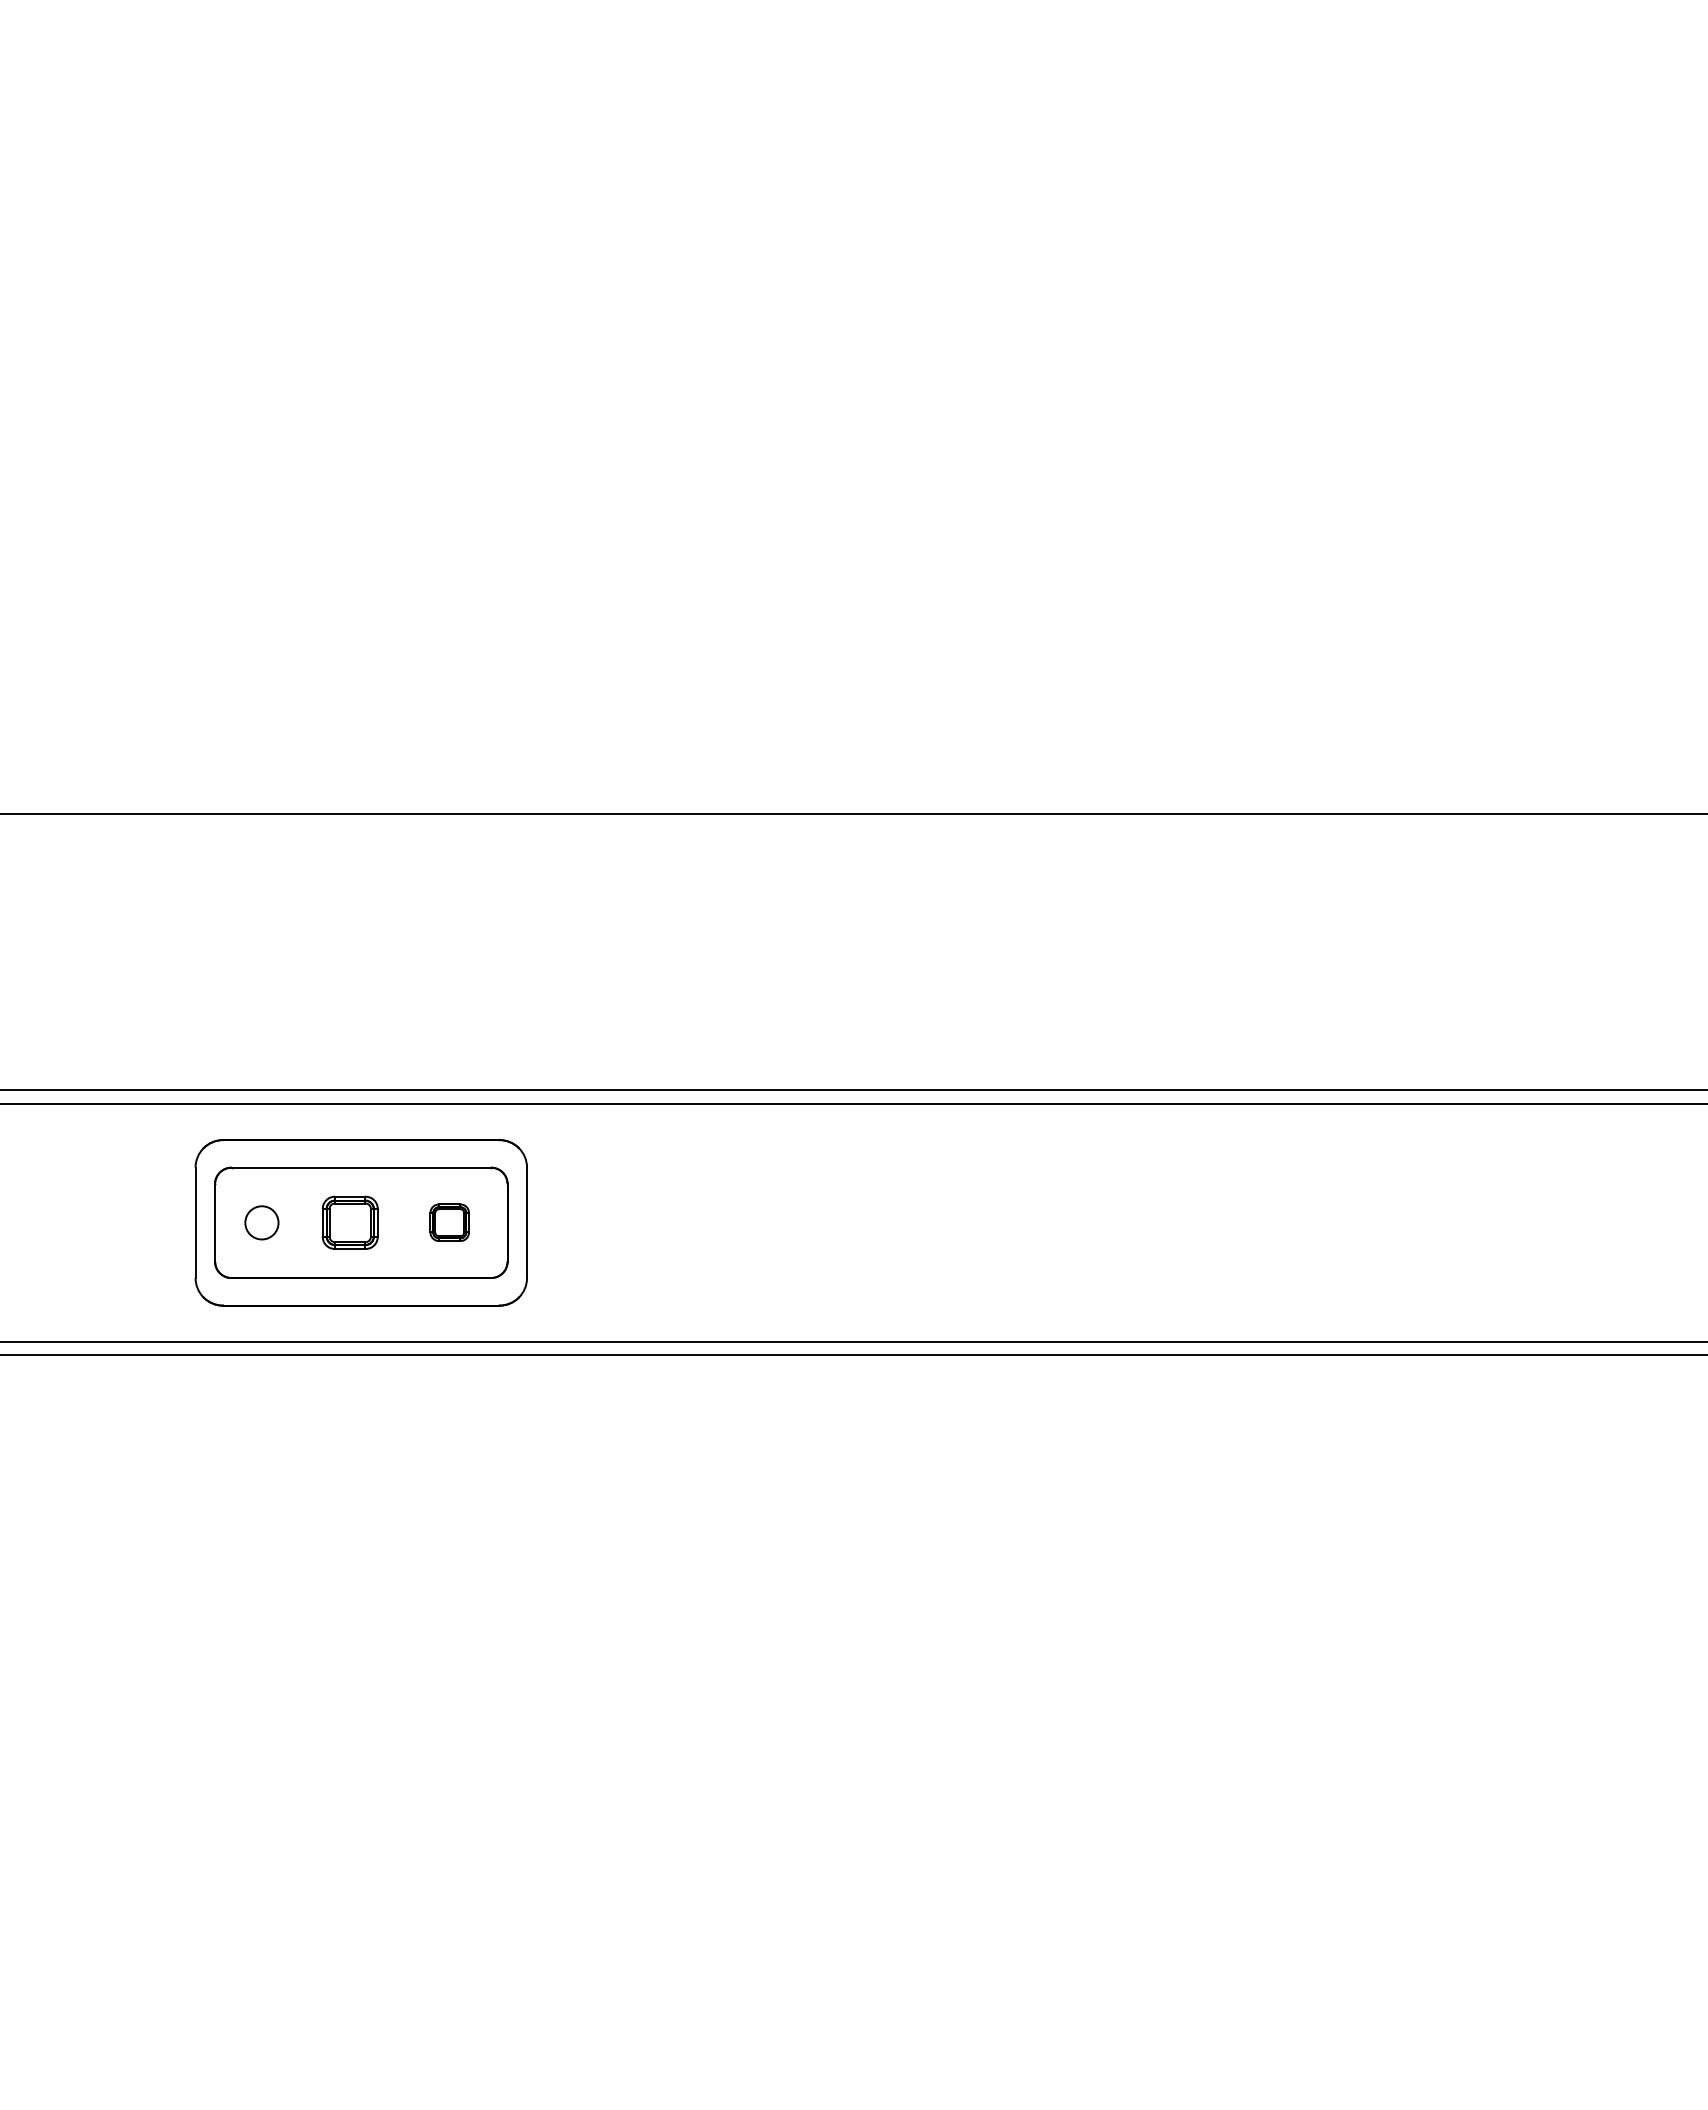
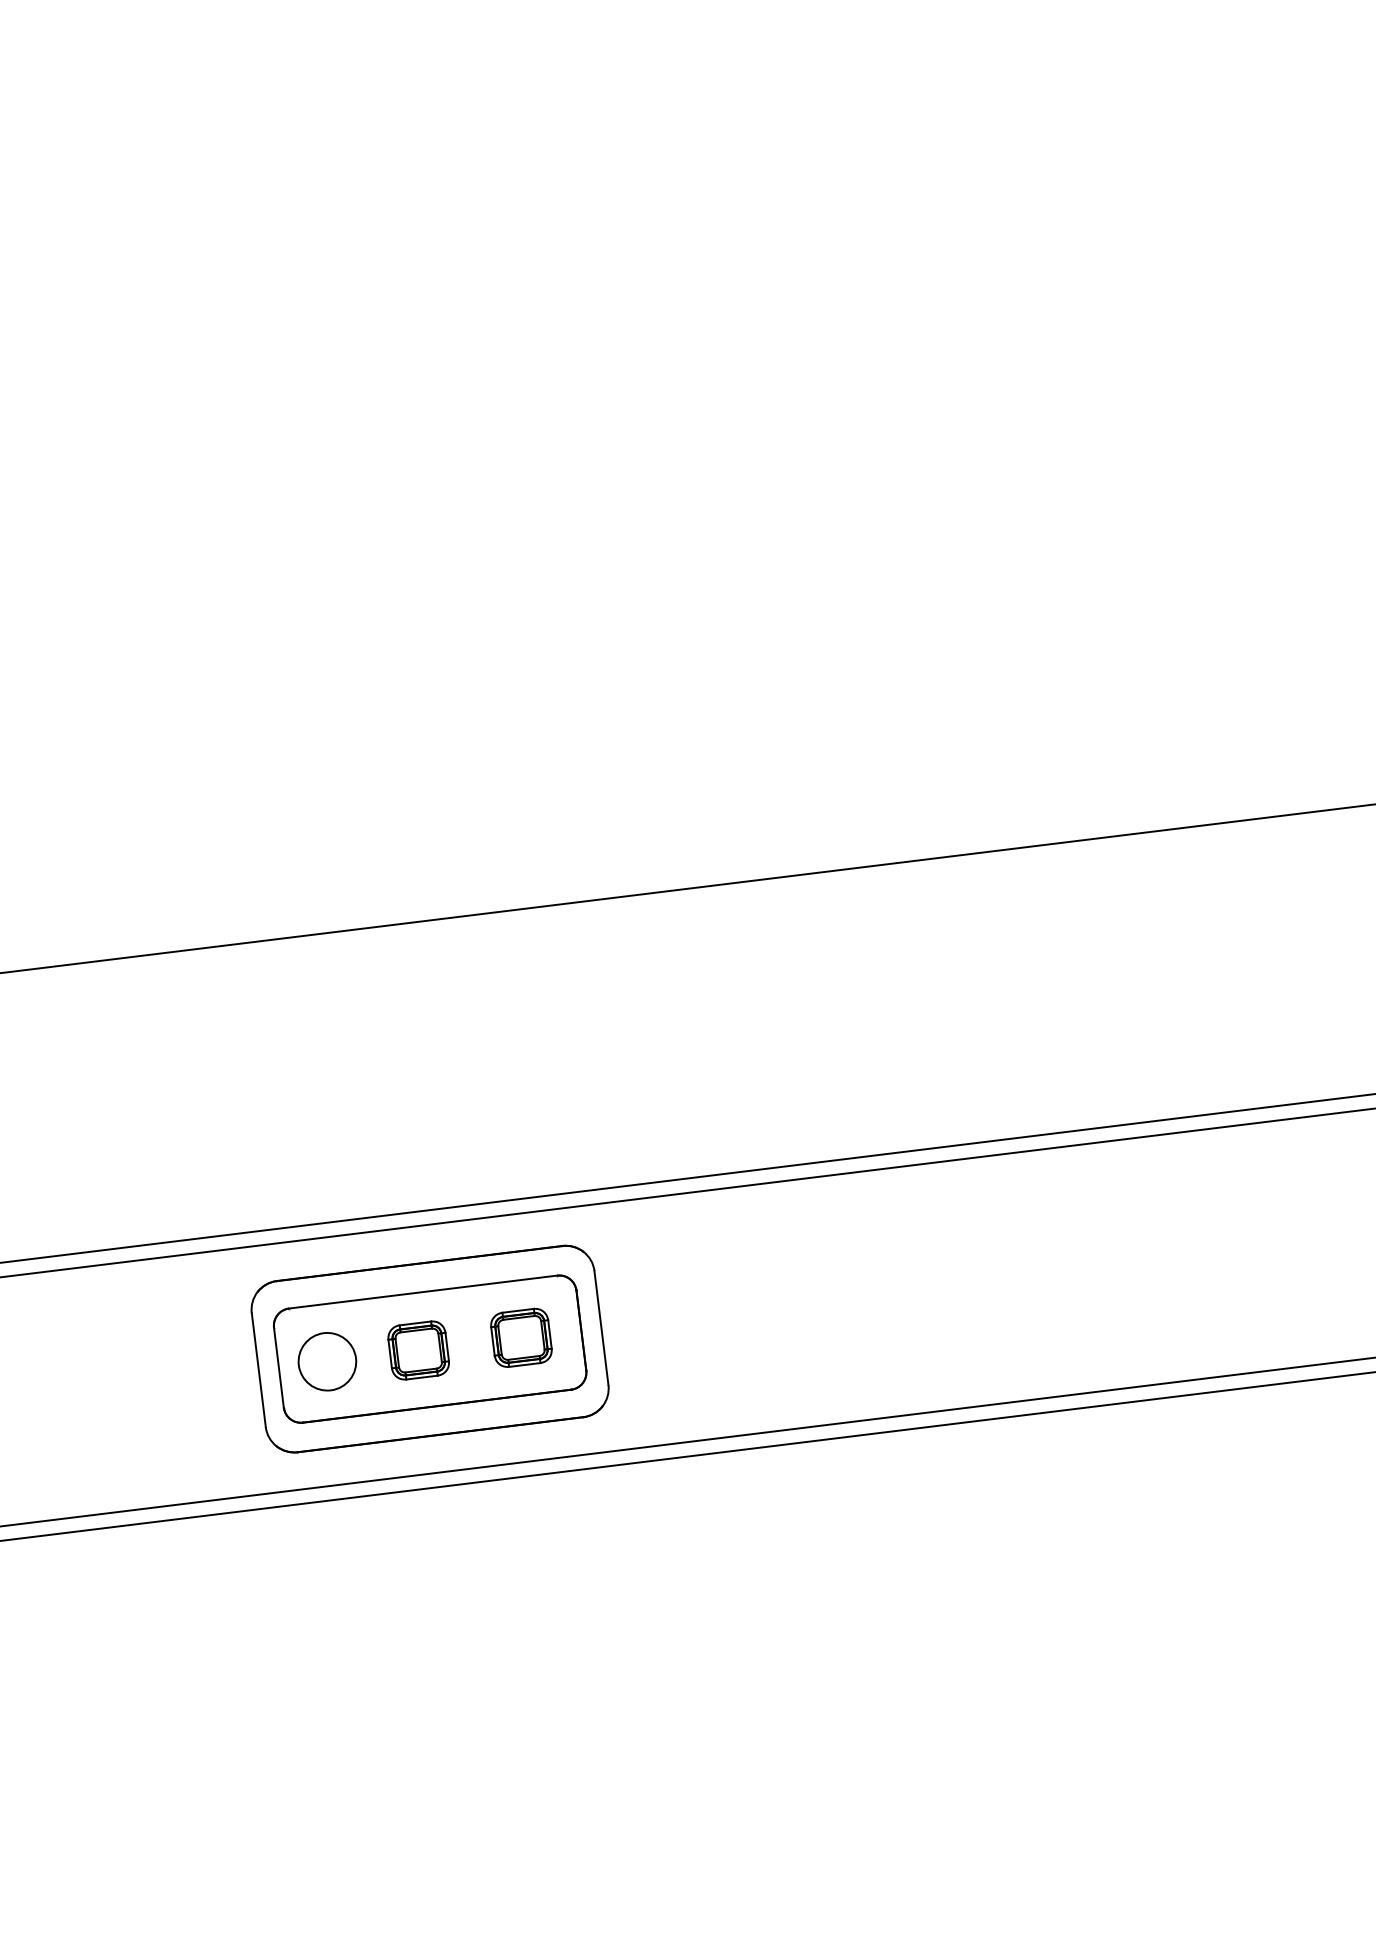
circle: (261, 1222) -> (326, 1361), size x1.67
part: (449, 1222) -> (521, 1337), size x1.43

